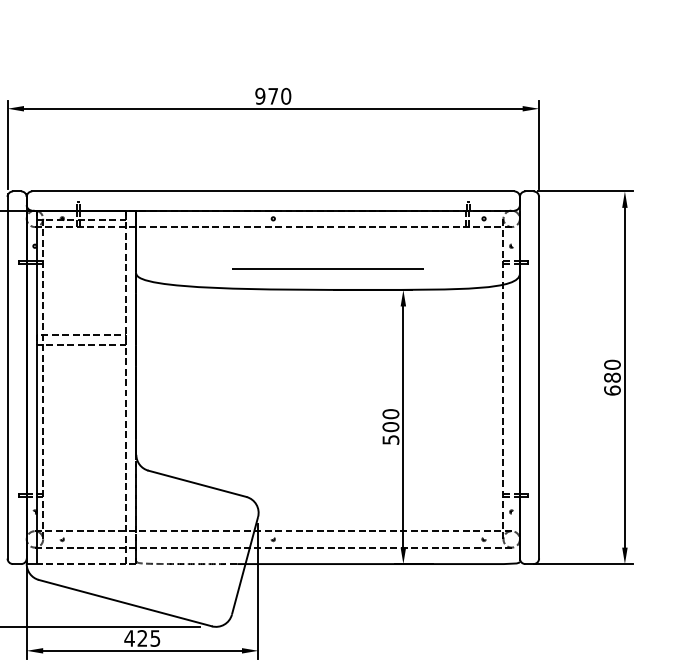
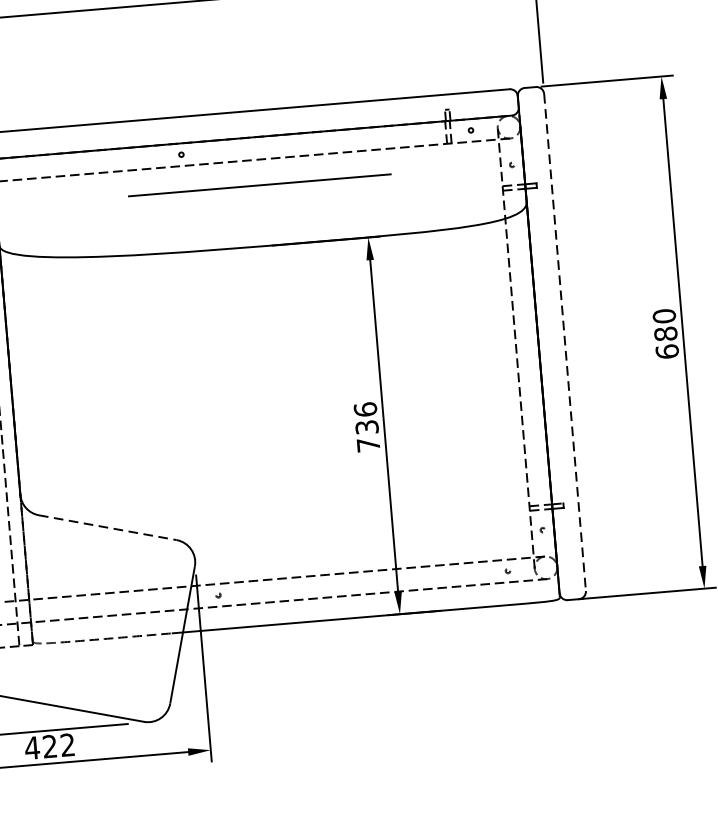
line: (327, 268) -> (258, 185), moved
line: (539, 377) -> (565, 342), solid -> dashed
text: (390, 426) -> (366, 426), 500 -> 736
line: (197, 483) -> (107, 527), solid -> dashed
text: (155, 638) -> (67, 745), 425 -> 422

